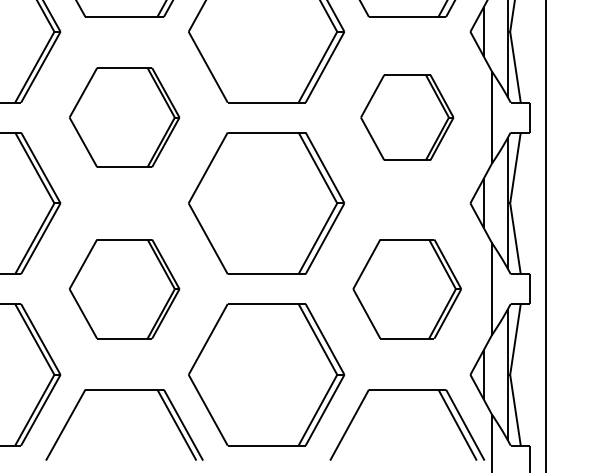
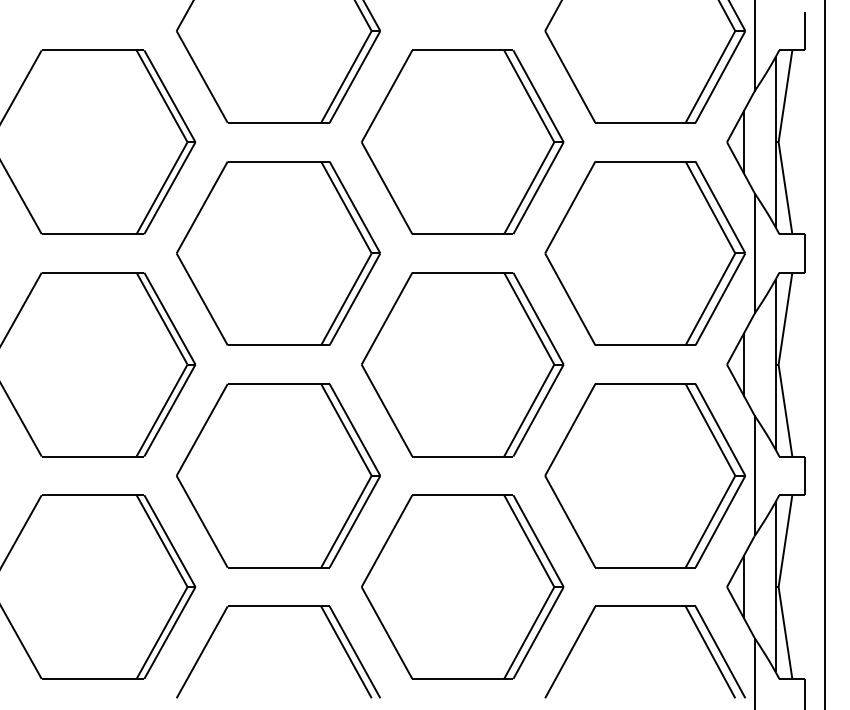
part: (124, 117) -> (278, 253), size x1.43
part: (406, 117) -> (644, 253), size x1.67
part: (124, 288) -> (278, 475), size x1.43
part: (406, 288) -> (644, 475), size x1.43

